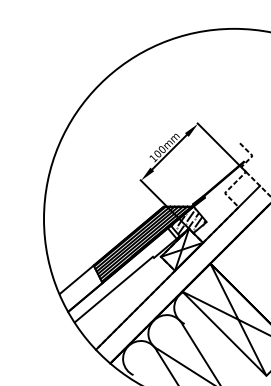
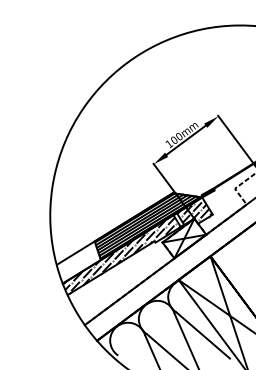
hatch: (122, 276) -> (121, 256), added
line: (214, 342) -> (203, 335), added

